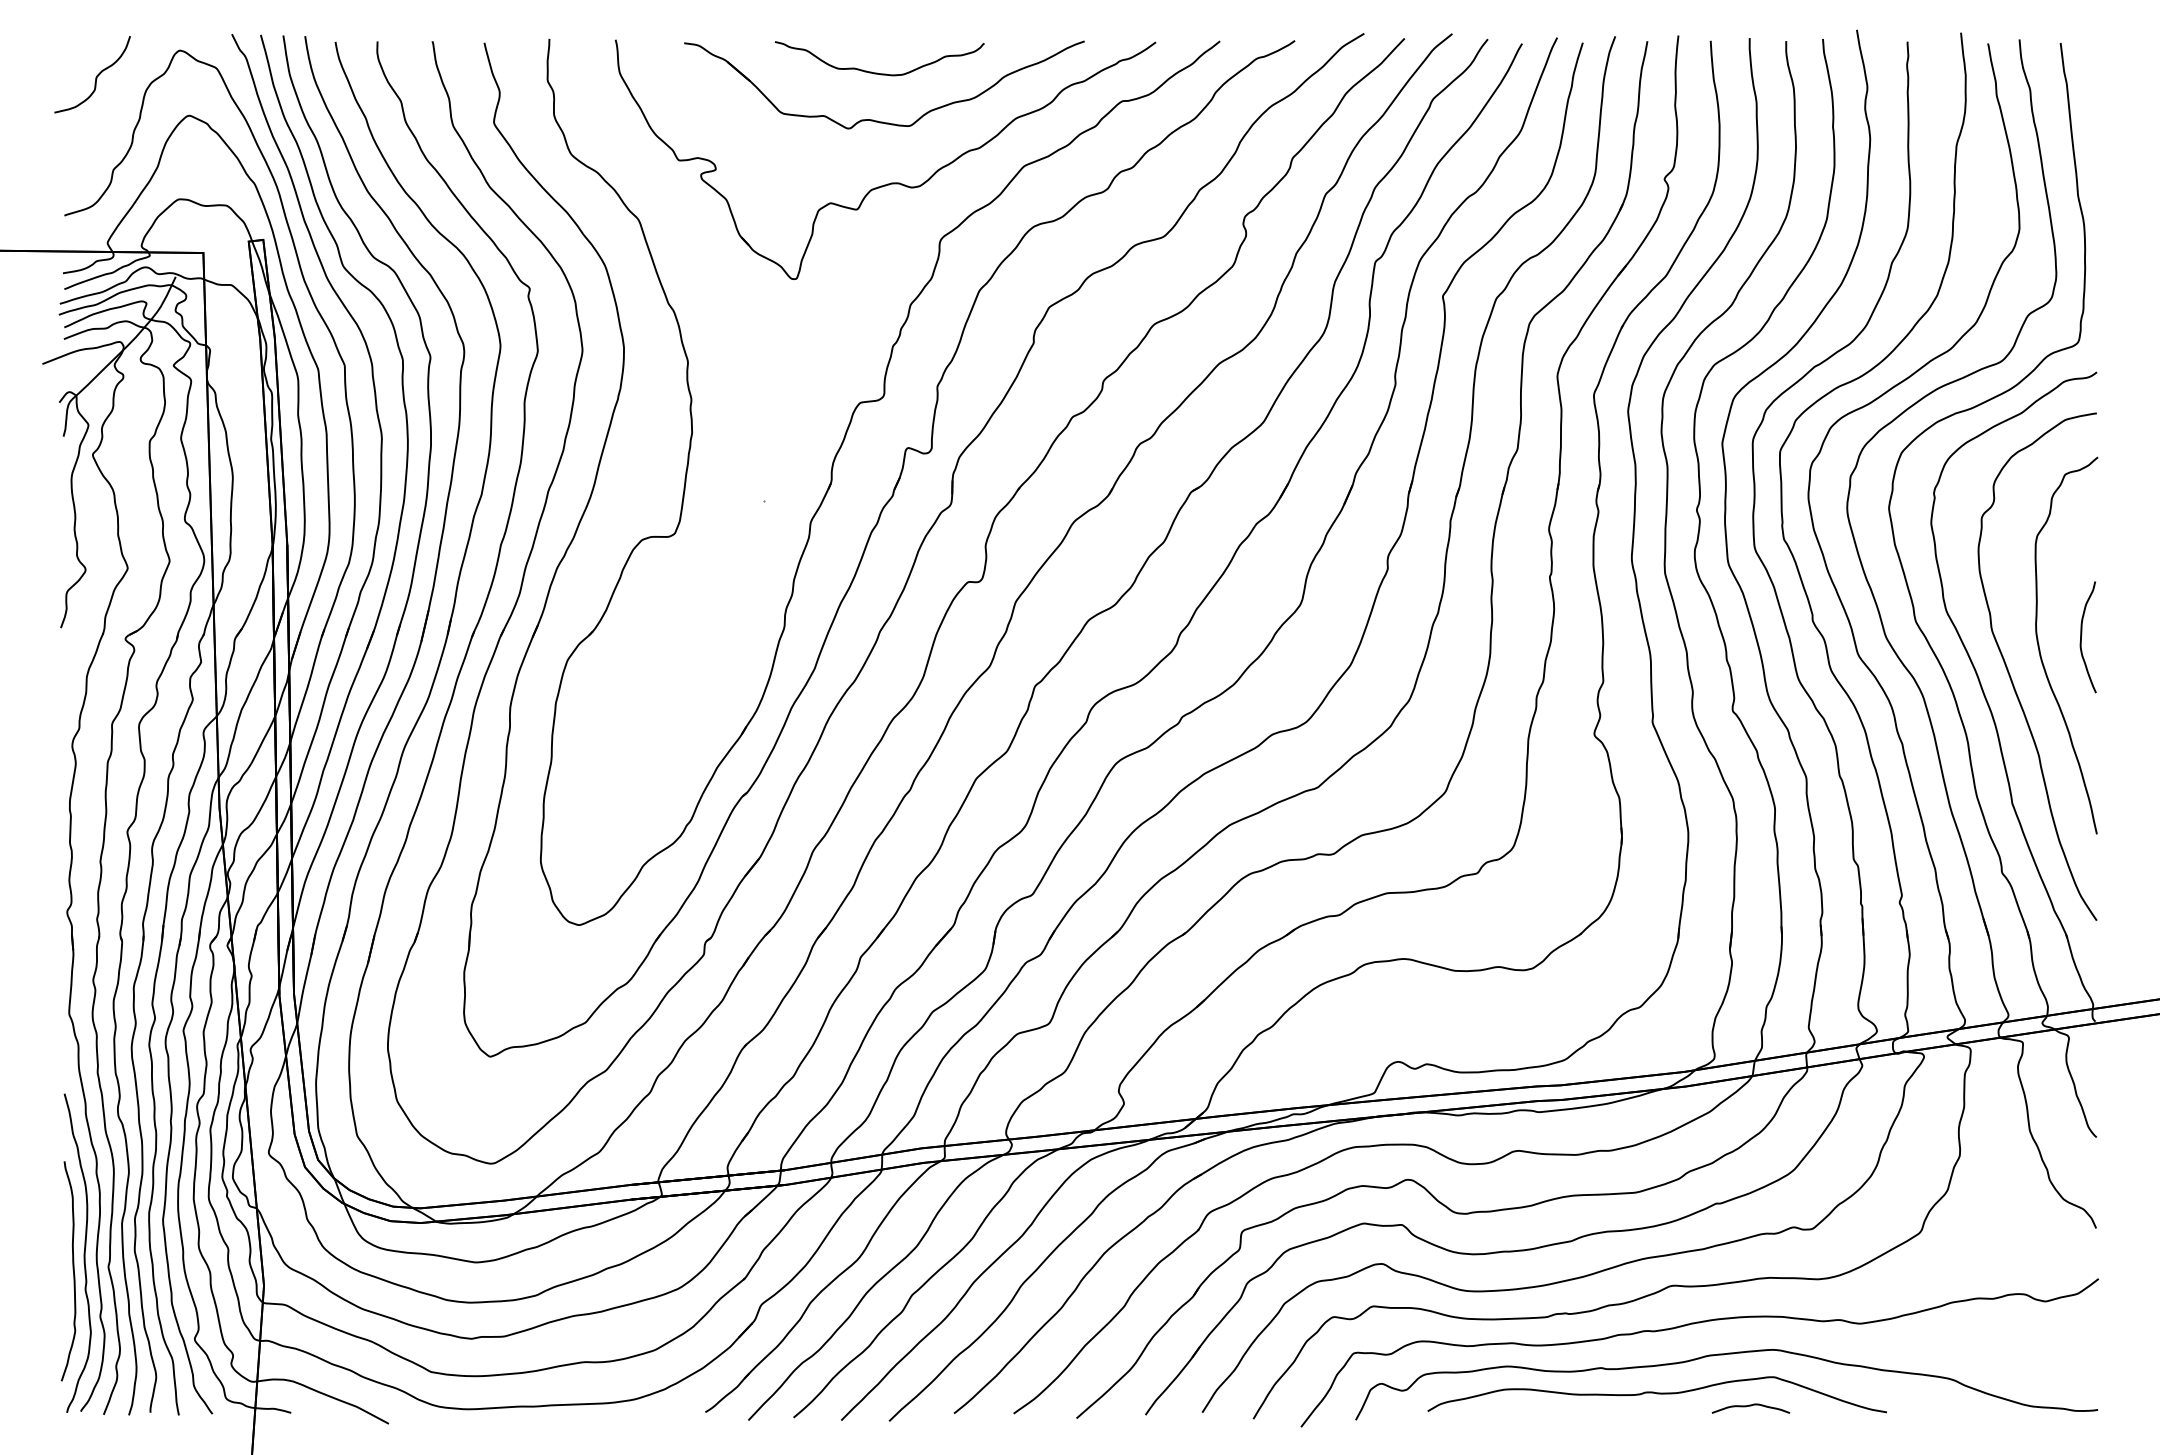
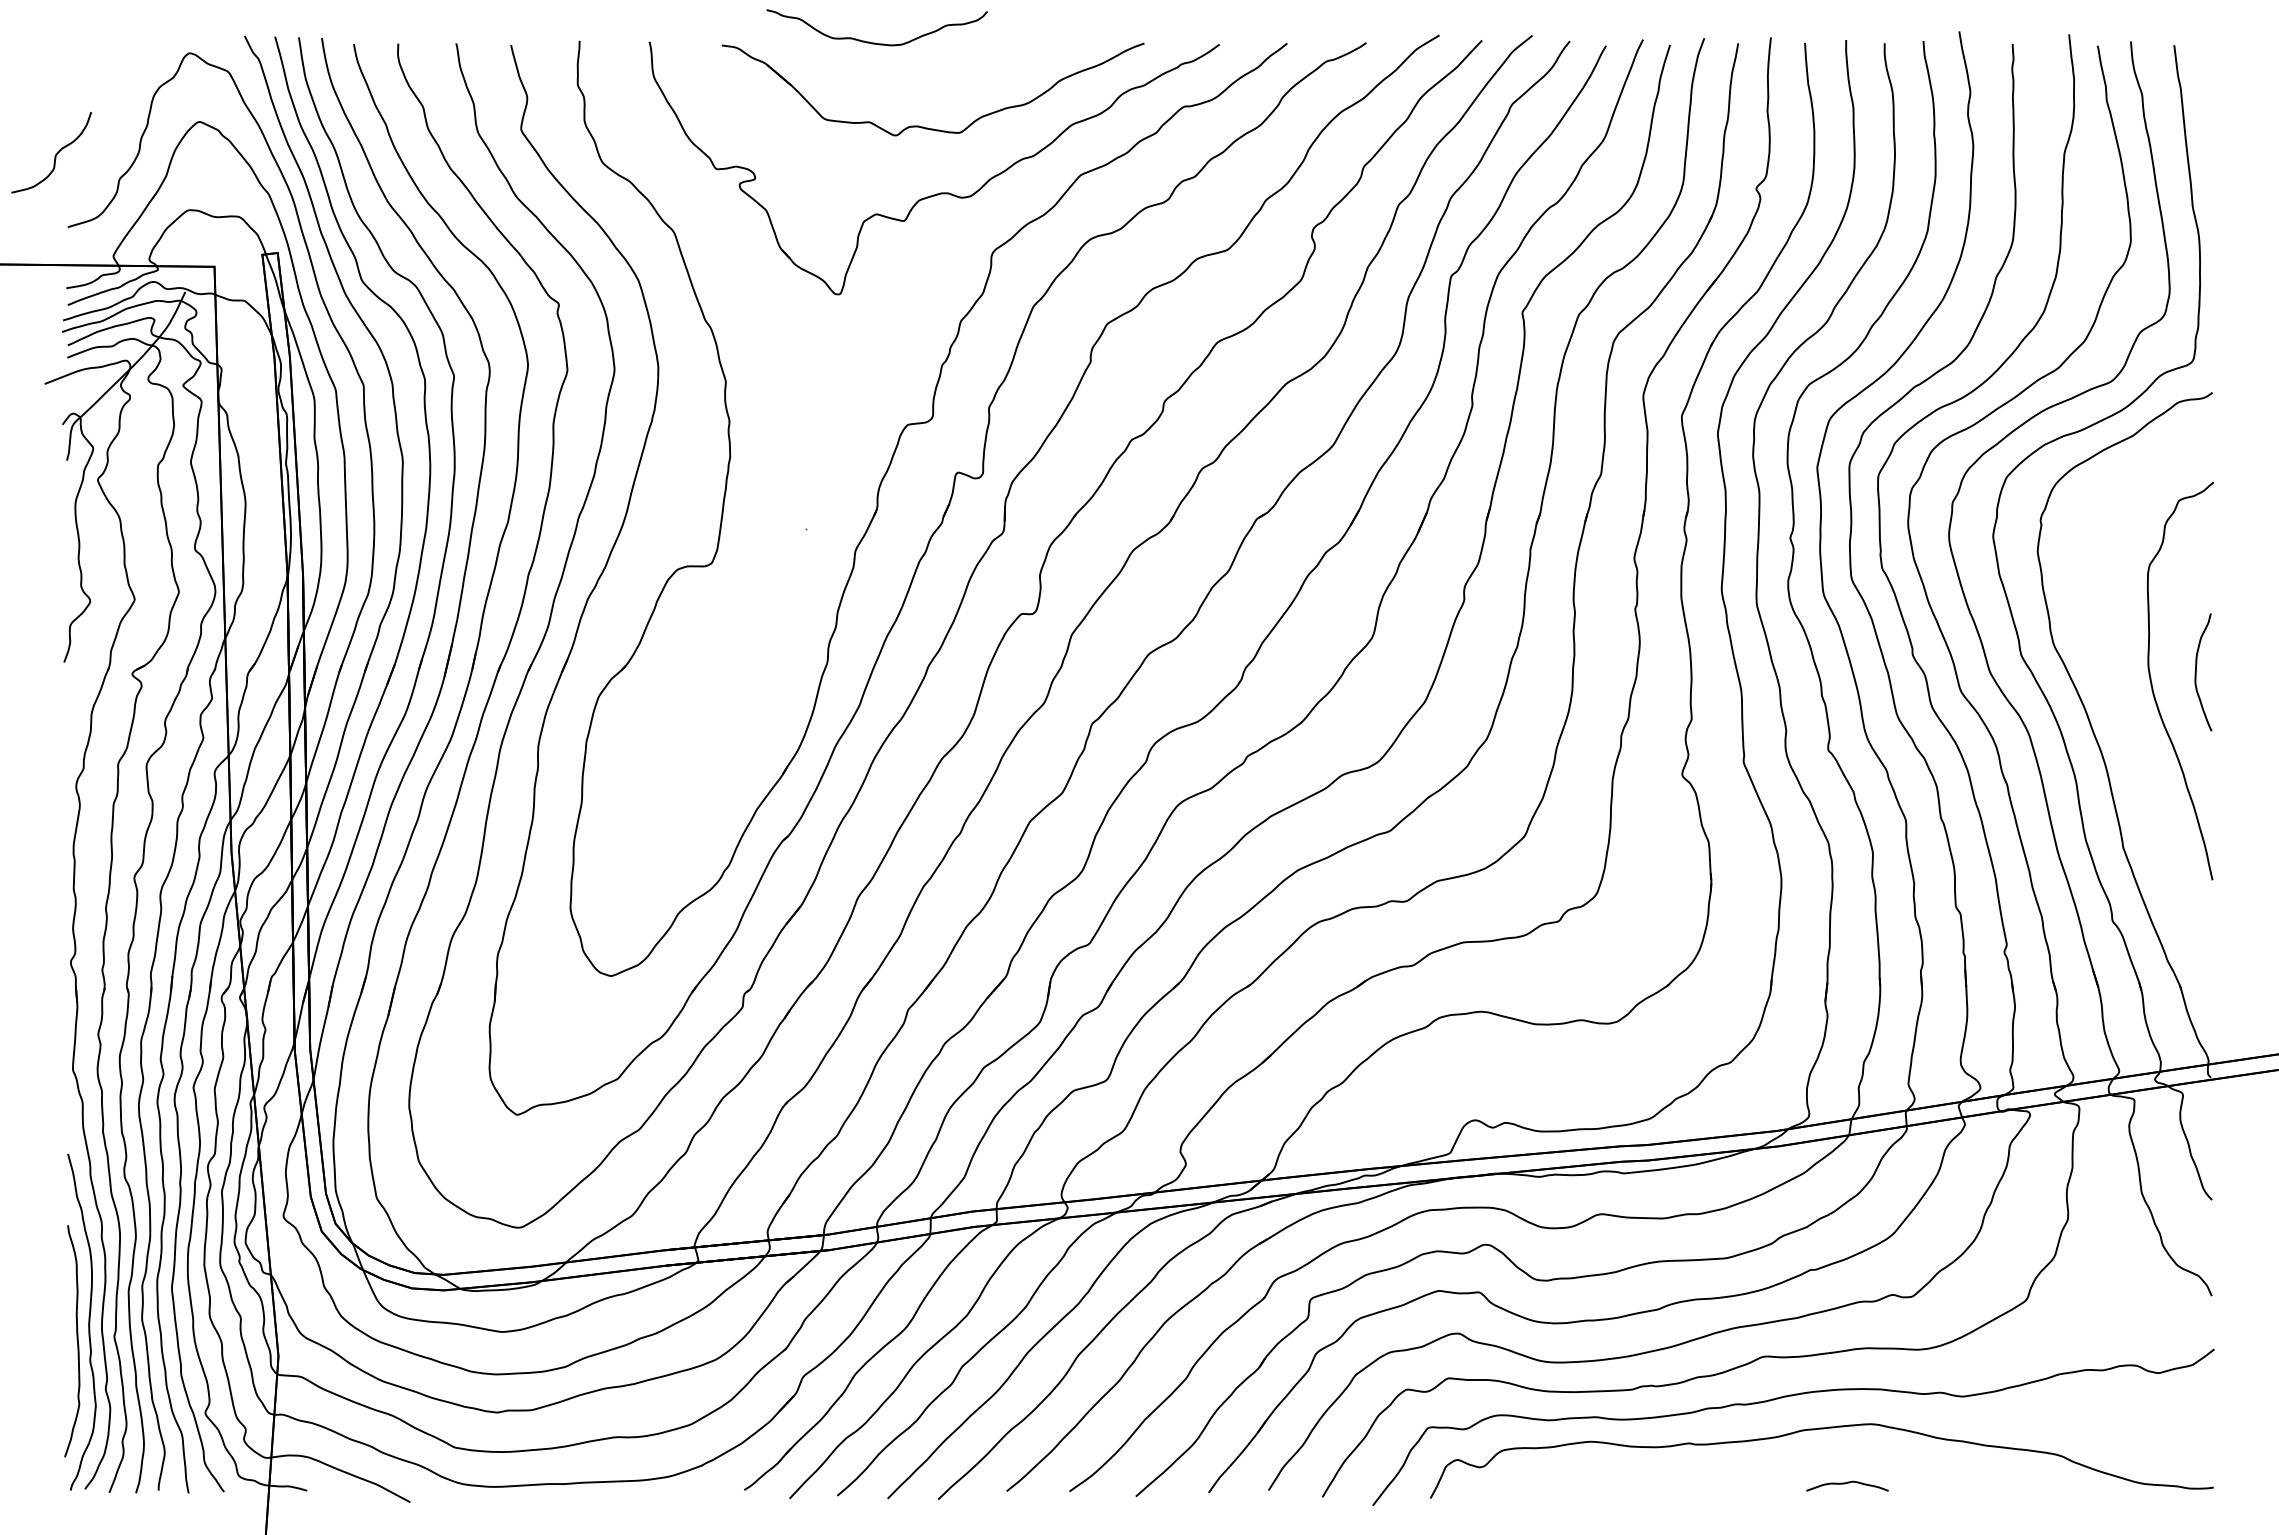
curve: (878, 72) -> (875, 42), moved
curve: (96, 76) -> (55, 154), moved
curve: (2011, 677) -> (2122, 714), removed
curve: (1657, 1393) -> (1748, 1470), removed

